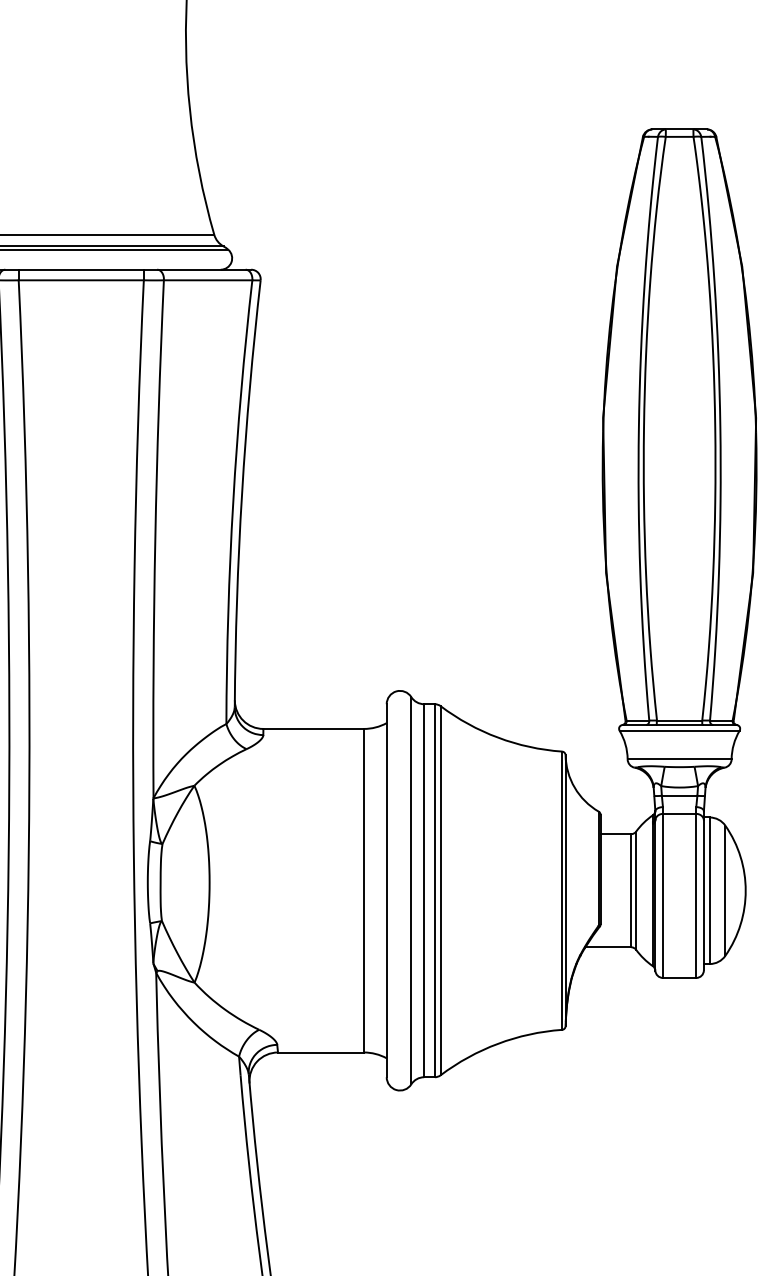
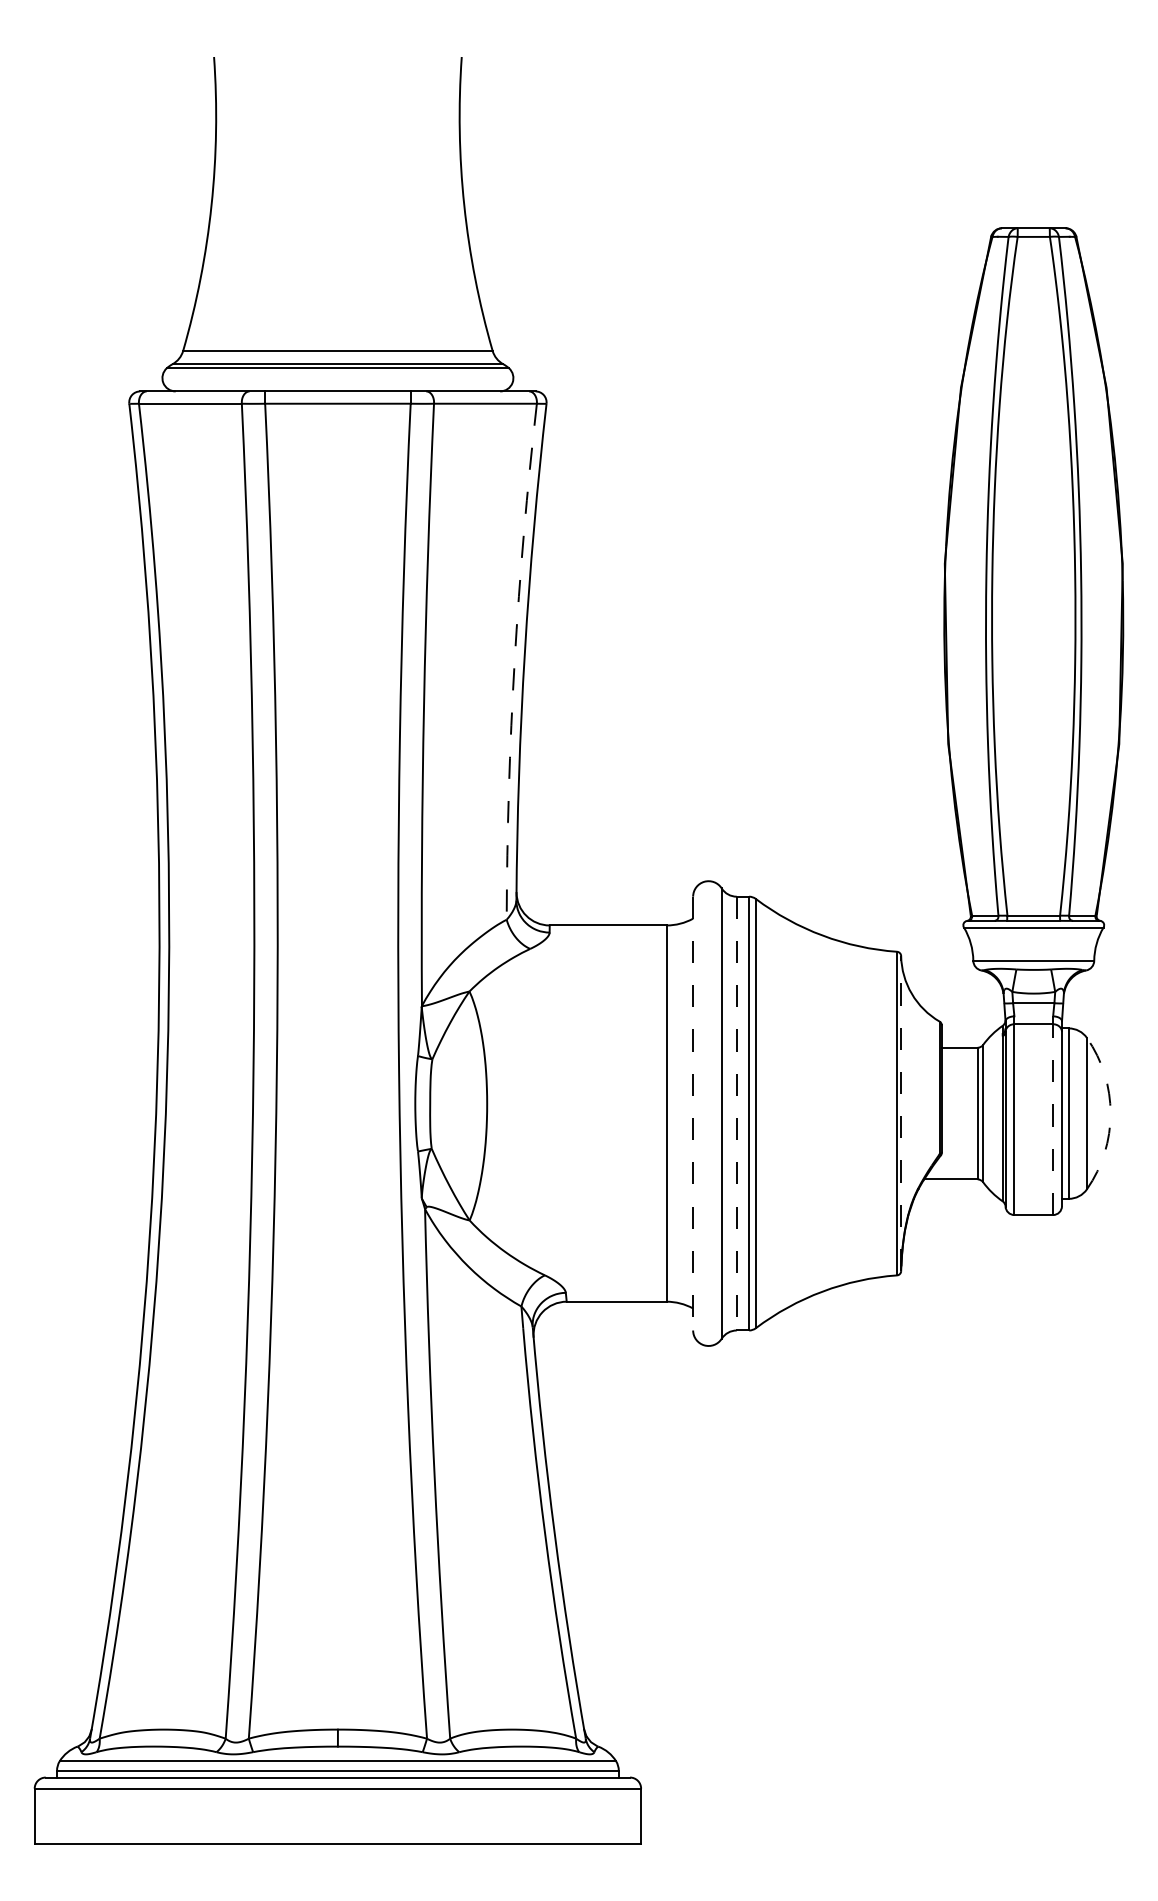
arc: (233, 501) -> (514, 661), solid -> dashed
line: (387, 890) -> (693, 1113), solid -> dashed
line: (424, 890) -> (736, 1113), solid -> dashed
line: (565, 890) -> (901, 1113), solid -> dashed
arc: (745, 890) -> (1110, 1113), solid -> dashed
line: (696, 892) -> (1053, 1115), solid -> dashed

